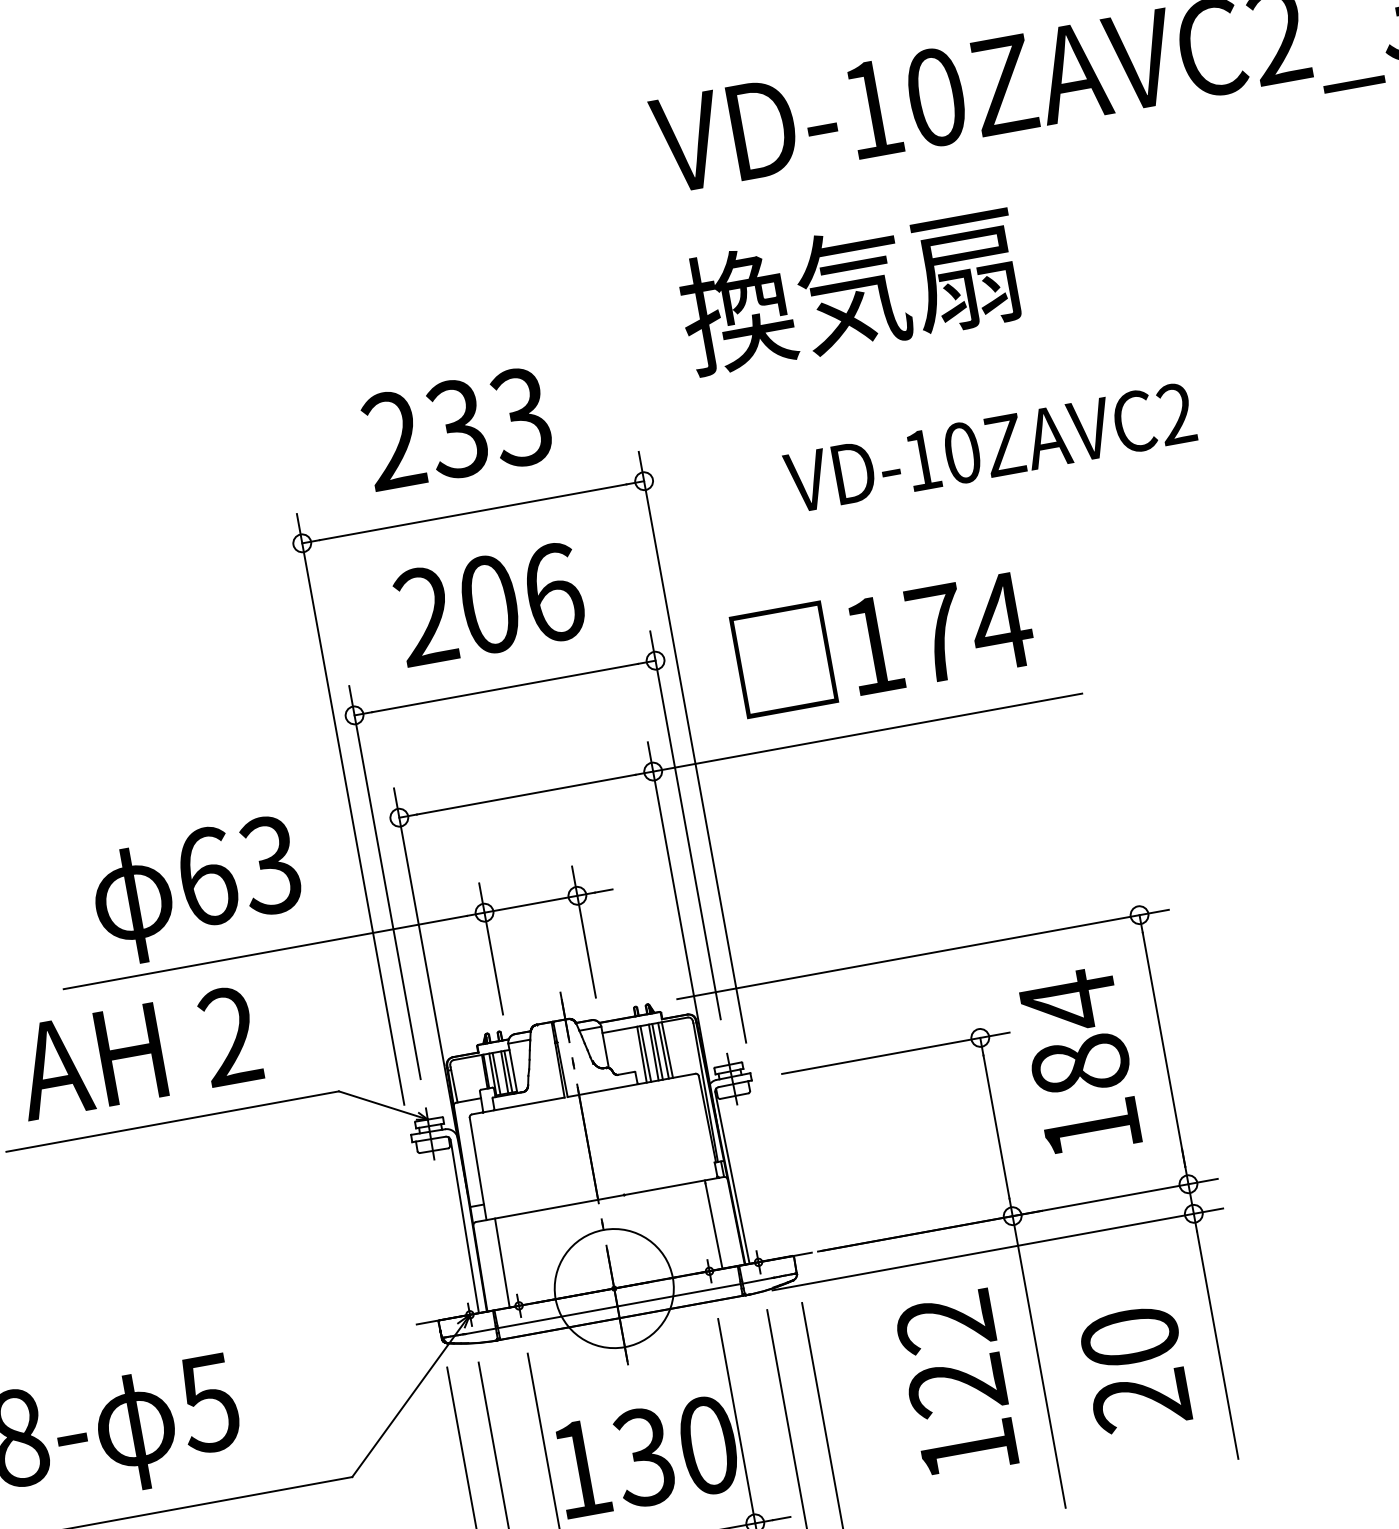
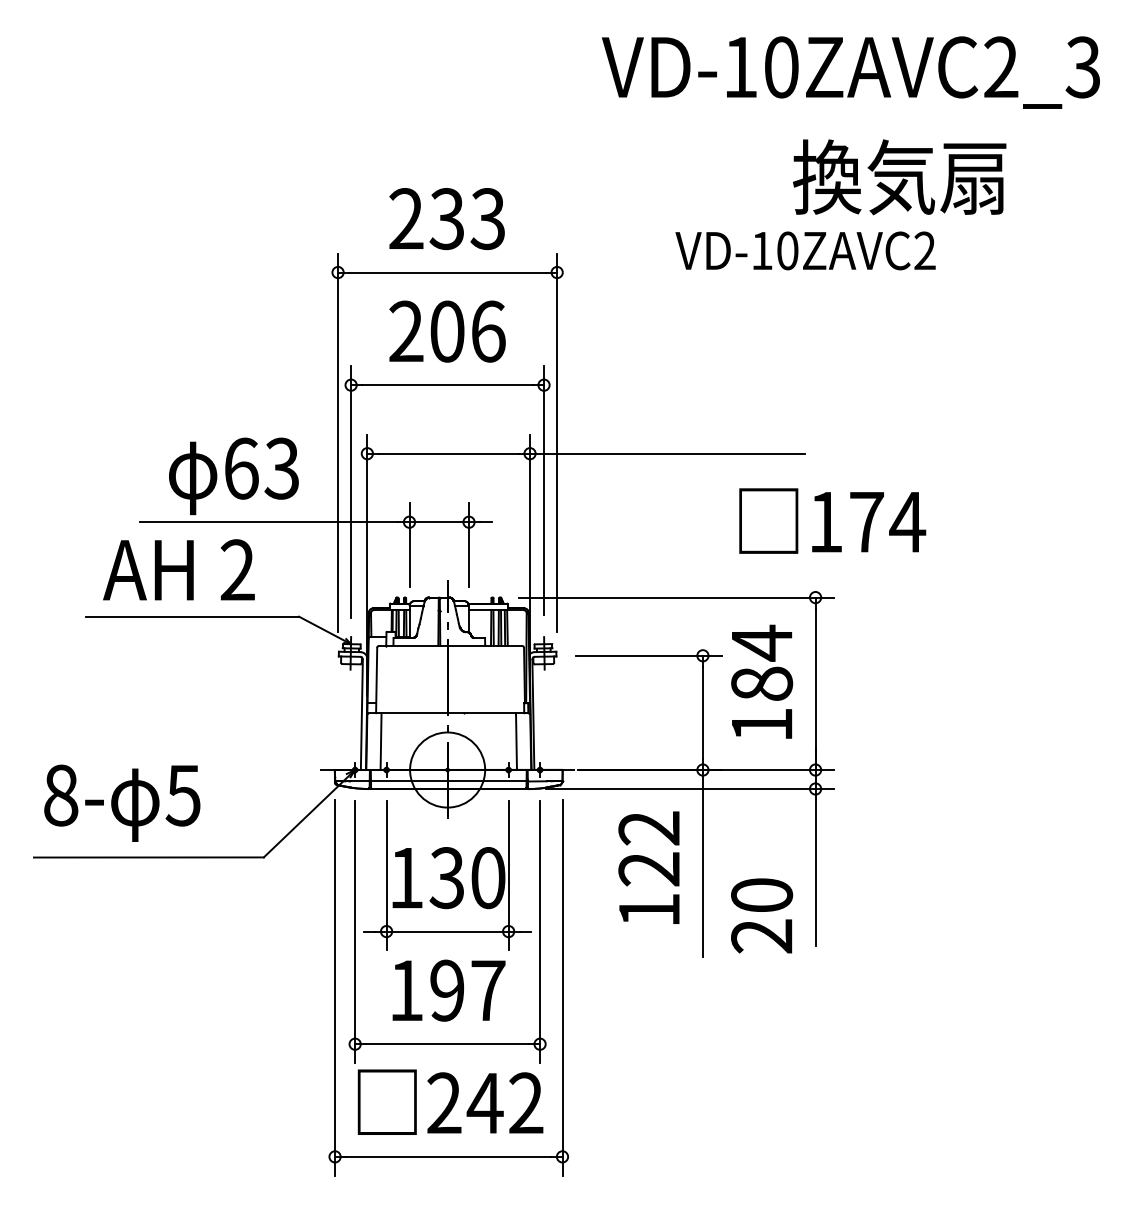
text: (850, 290) -> (899, 177), moved
text: (989, 447) -> (805, 250), moved
text: (883, 640) -> (832, 520), moved
text: (1136, 1368) -> (762, 915), moved

